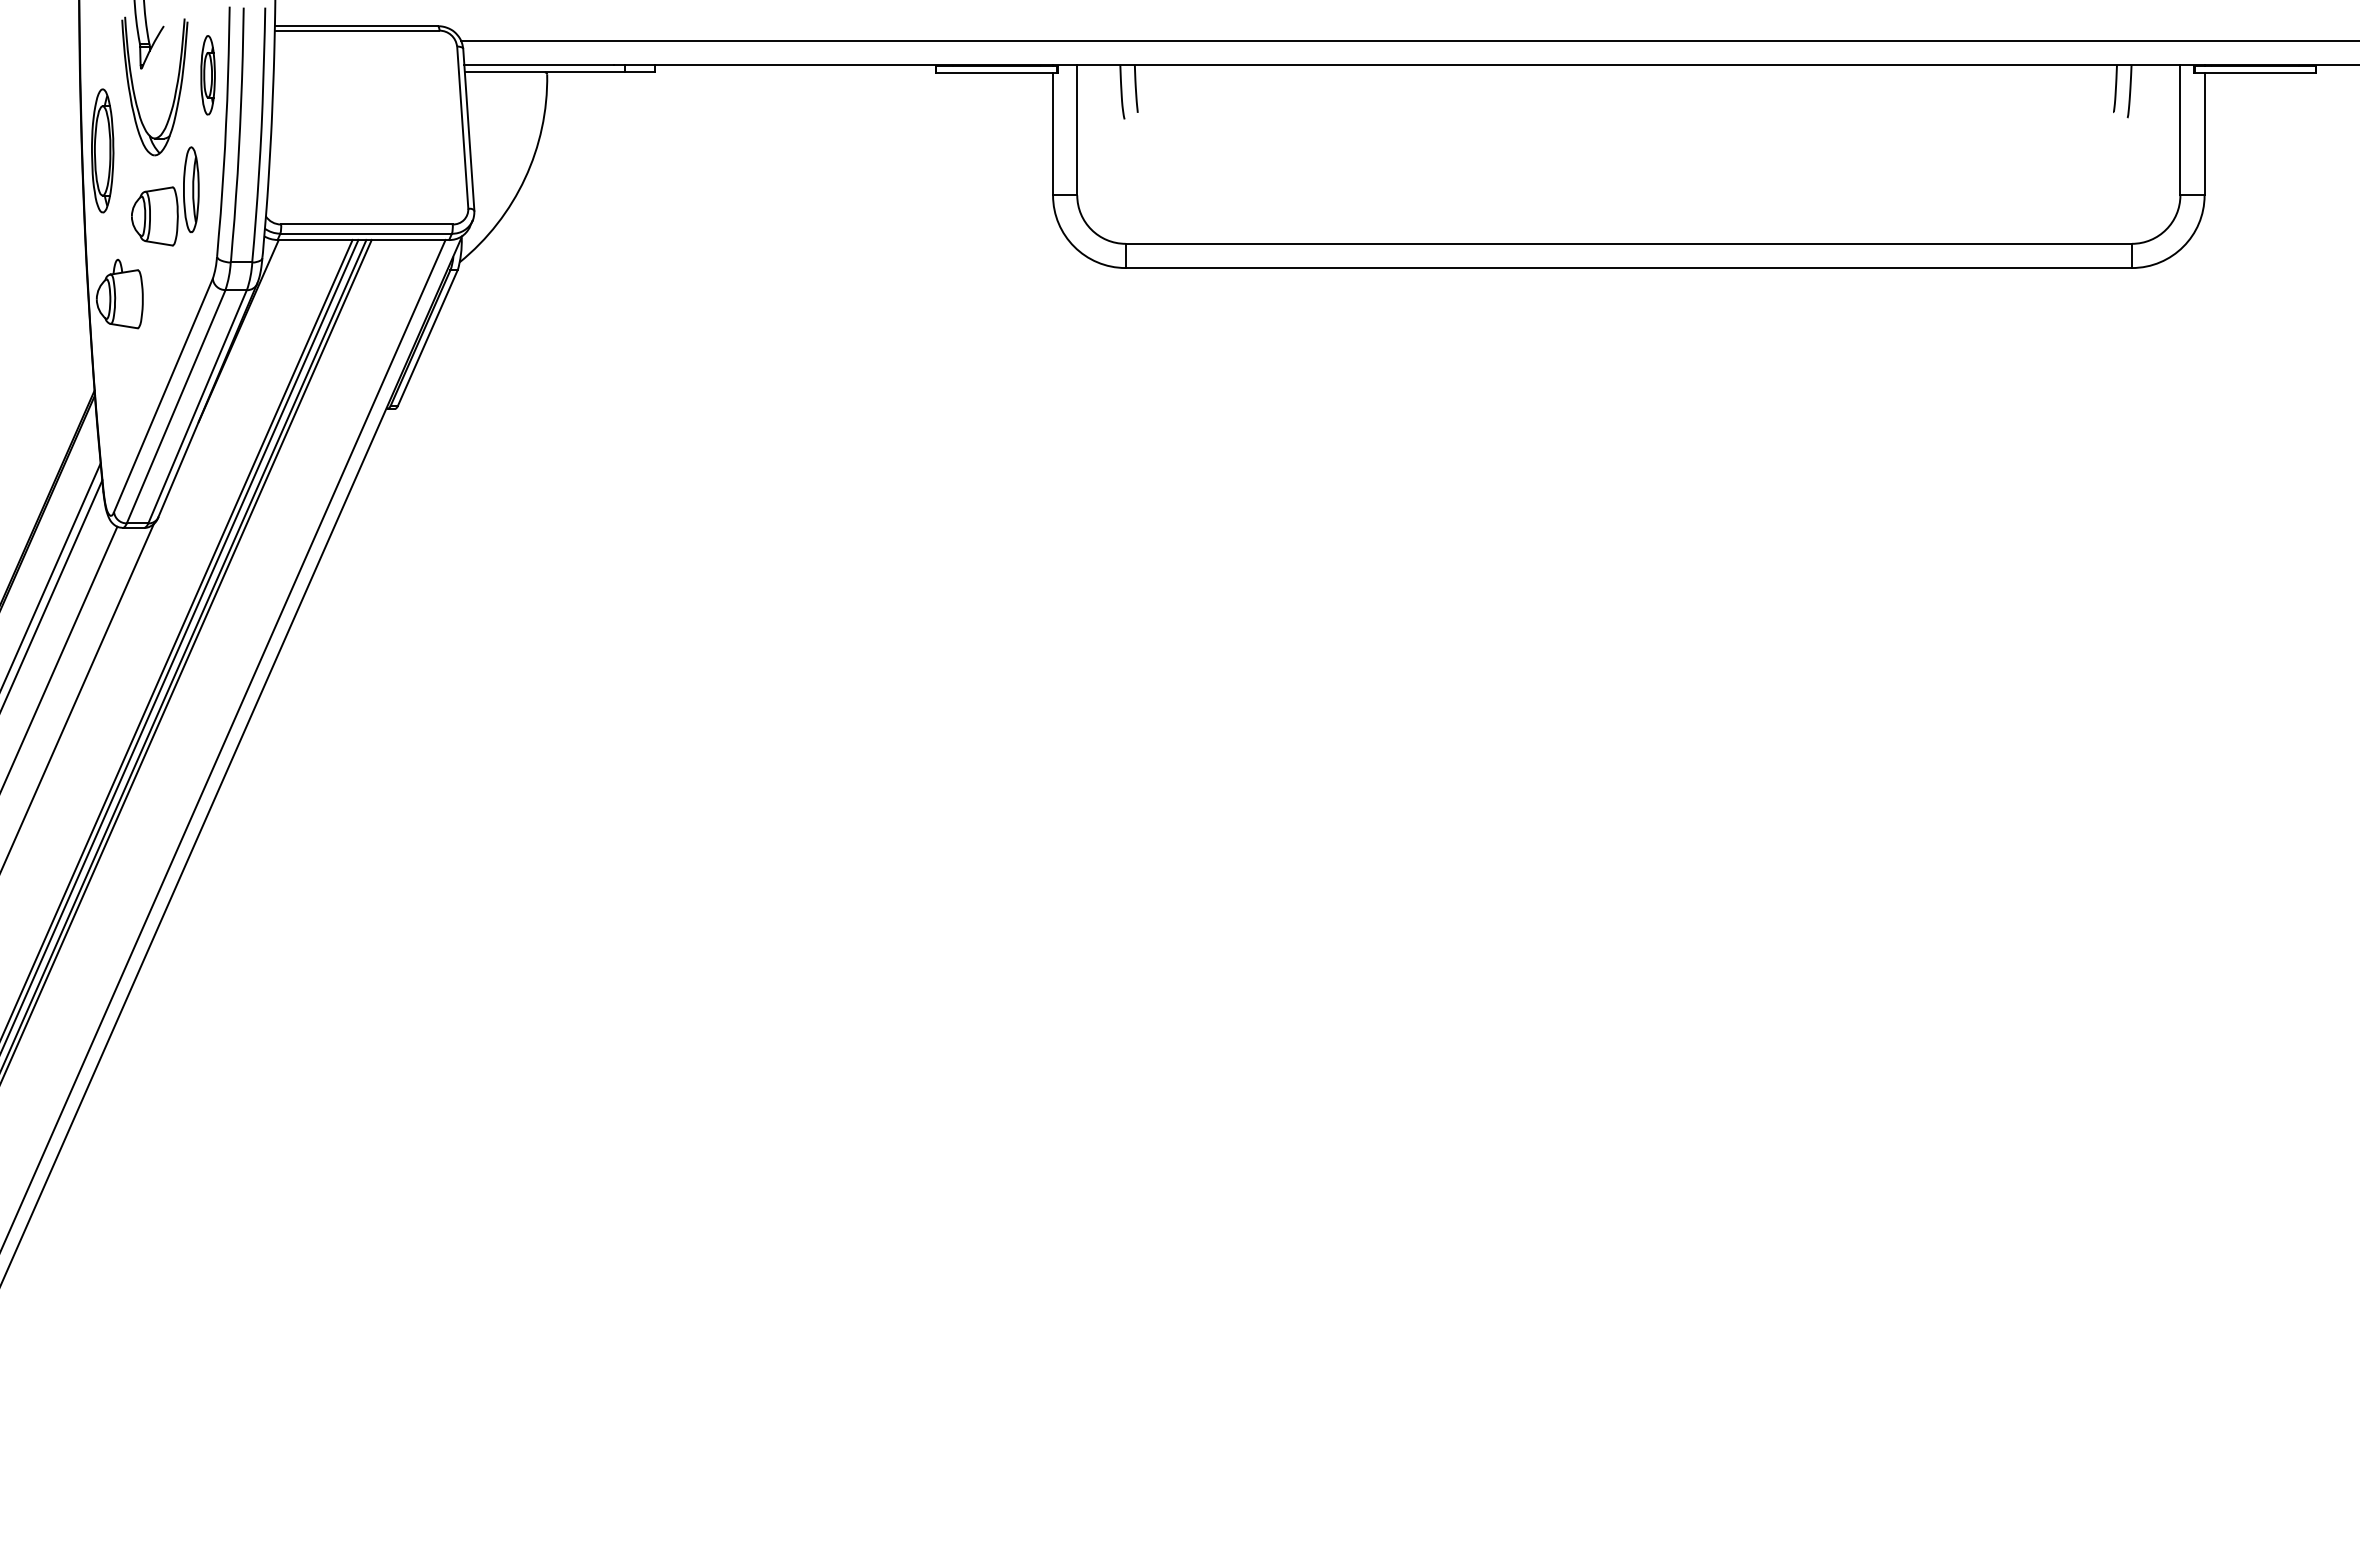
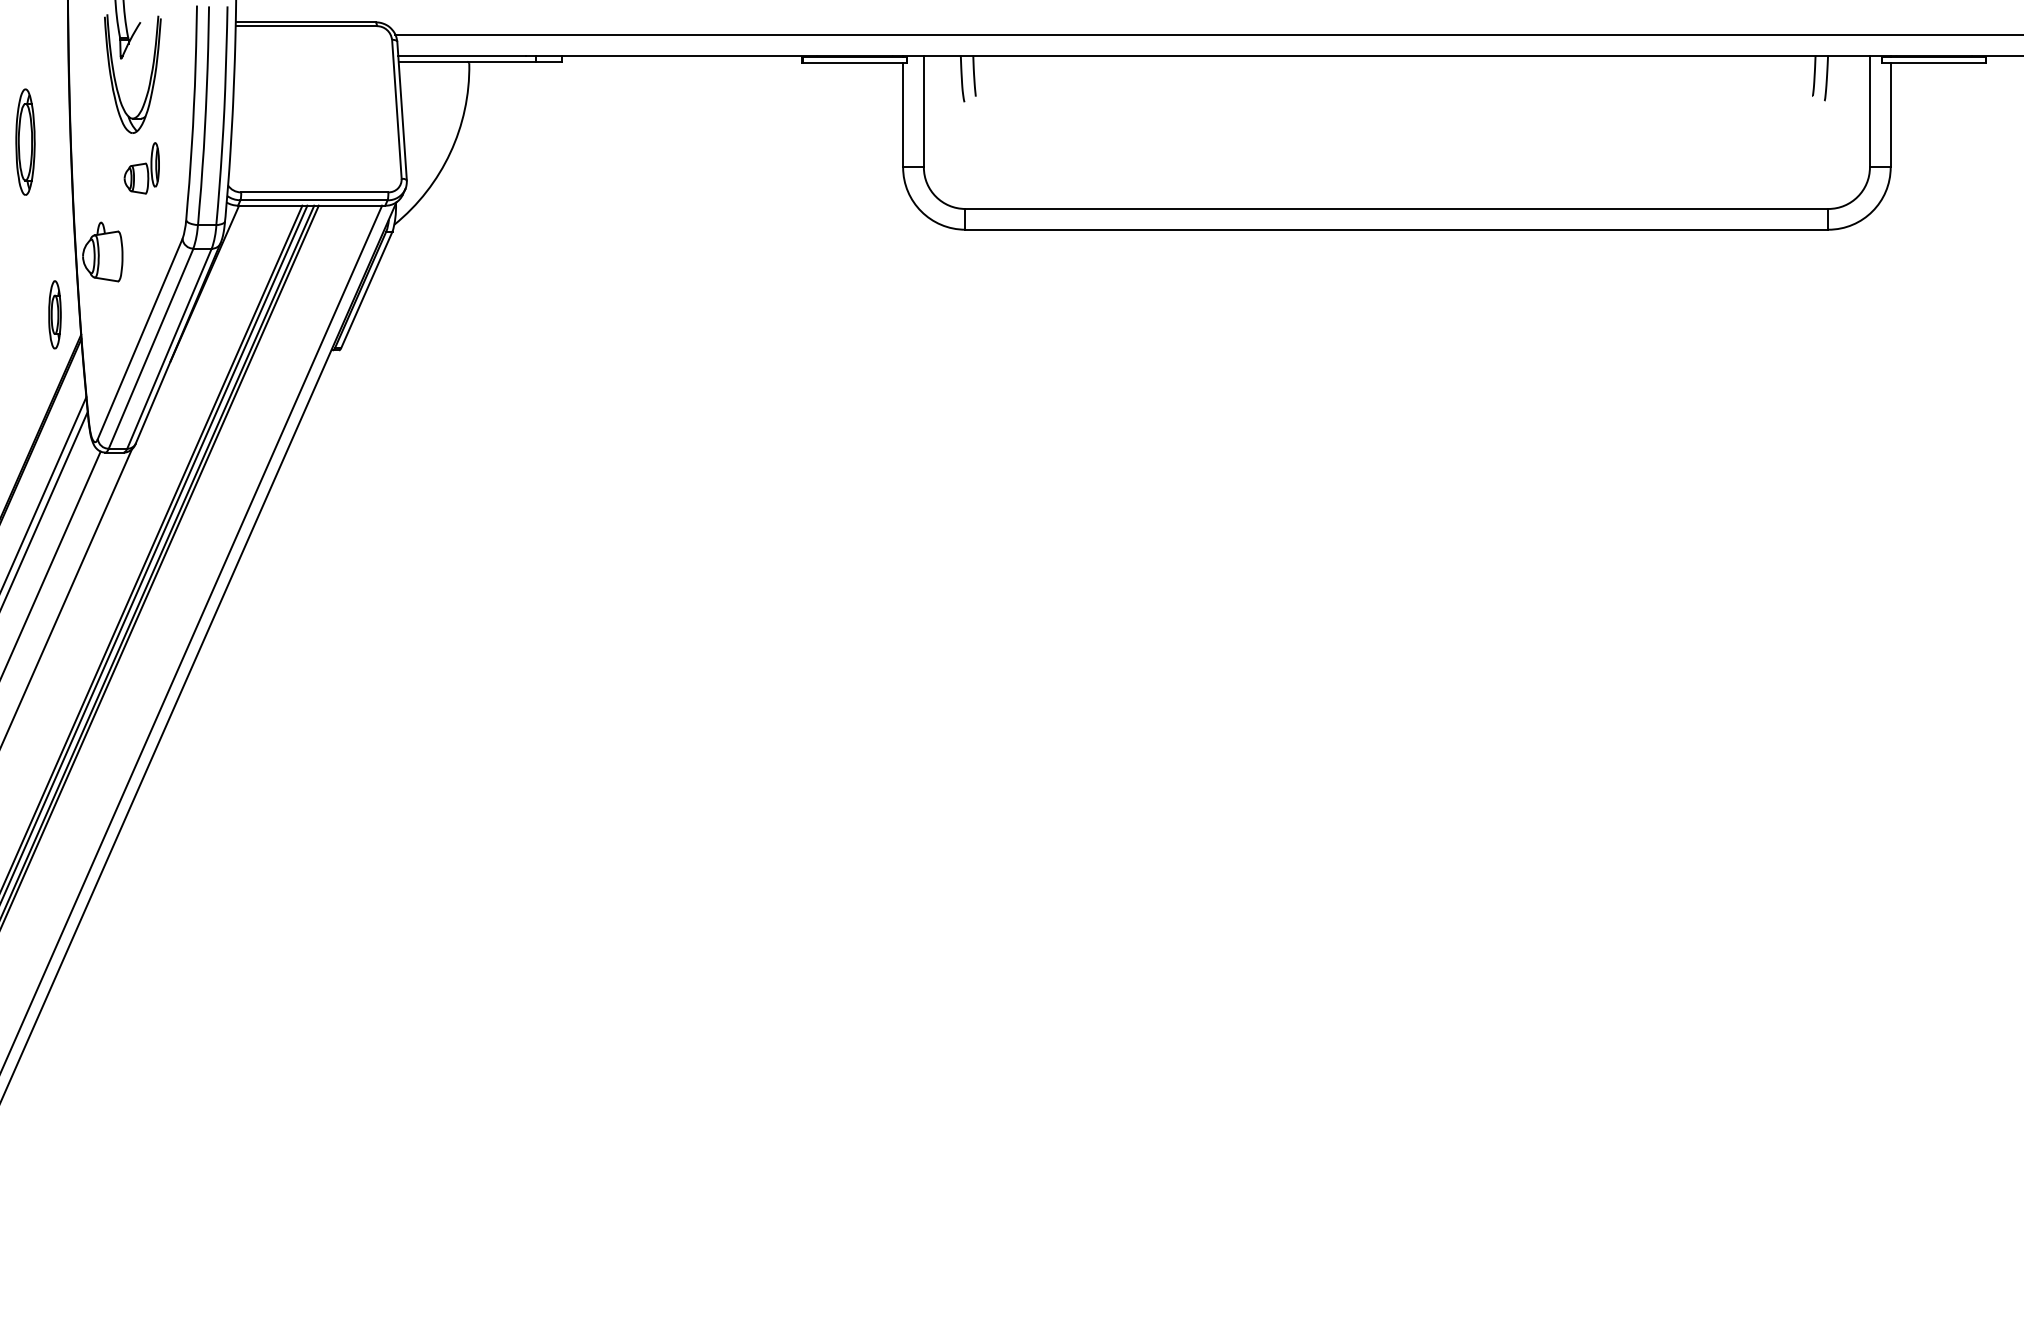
part: (207, 75) -> (54, 315), moved
part: (102, 150) -> (25, 141), moved
part: (165, 196) -> (141, 168), size x0.6

